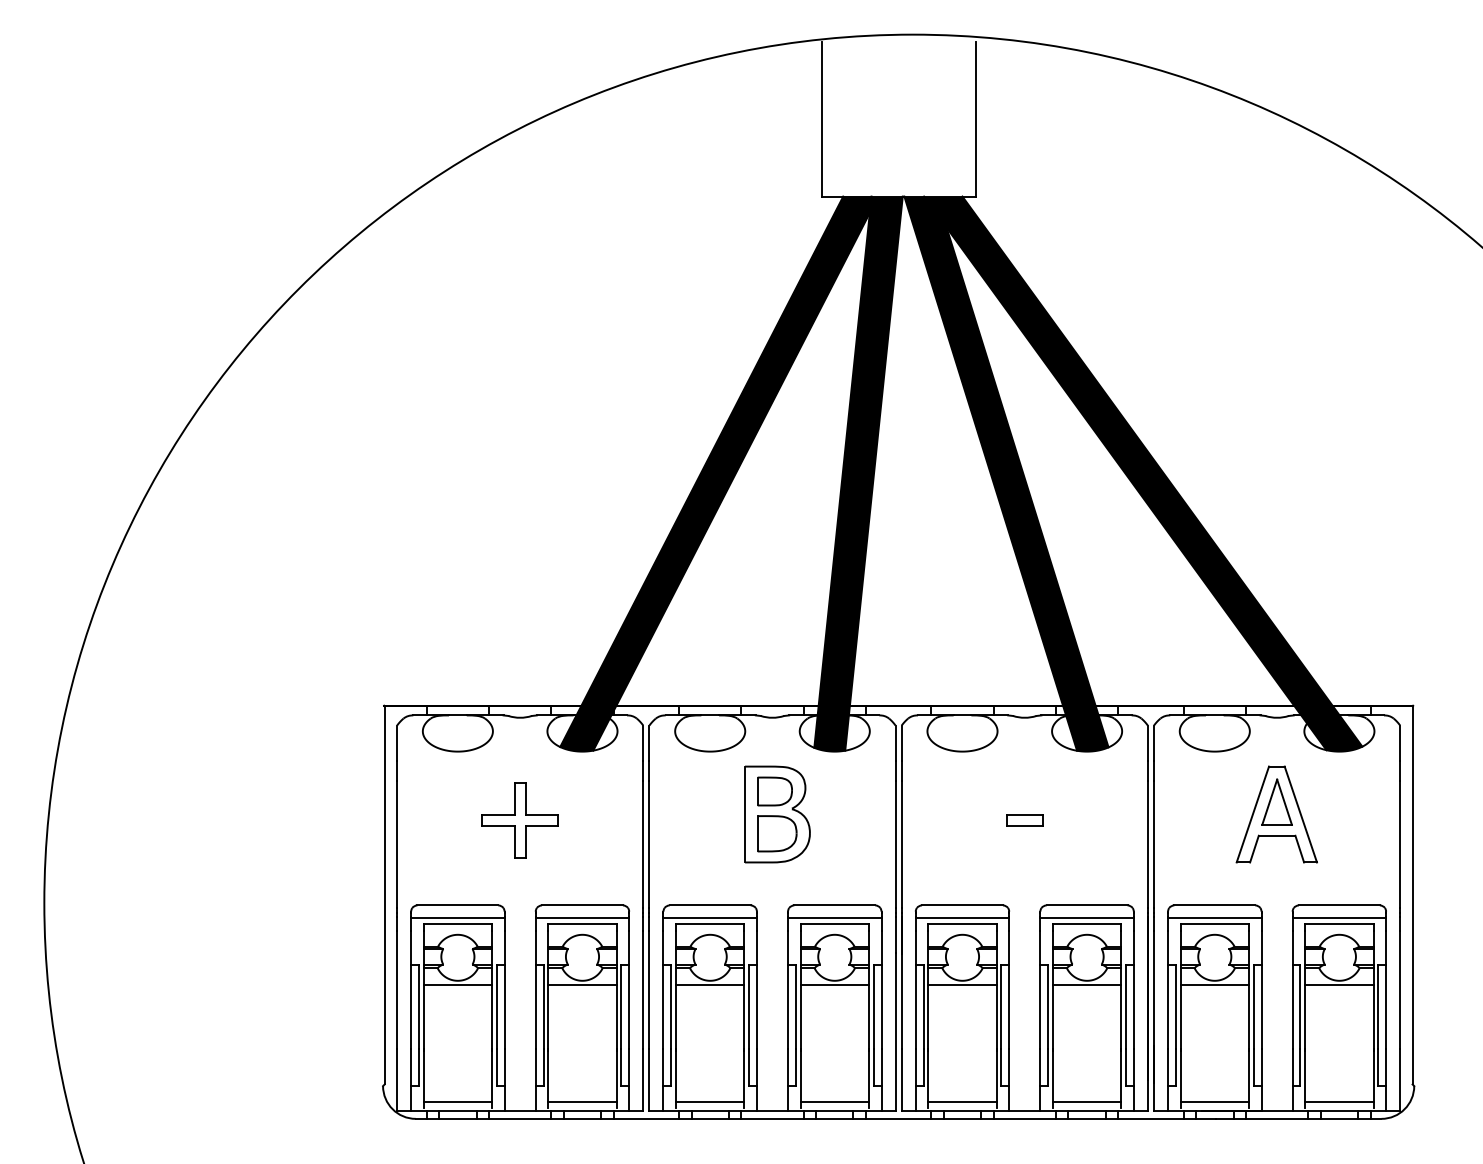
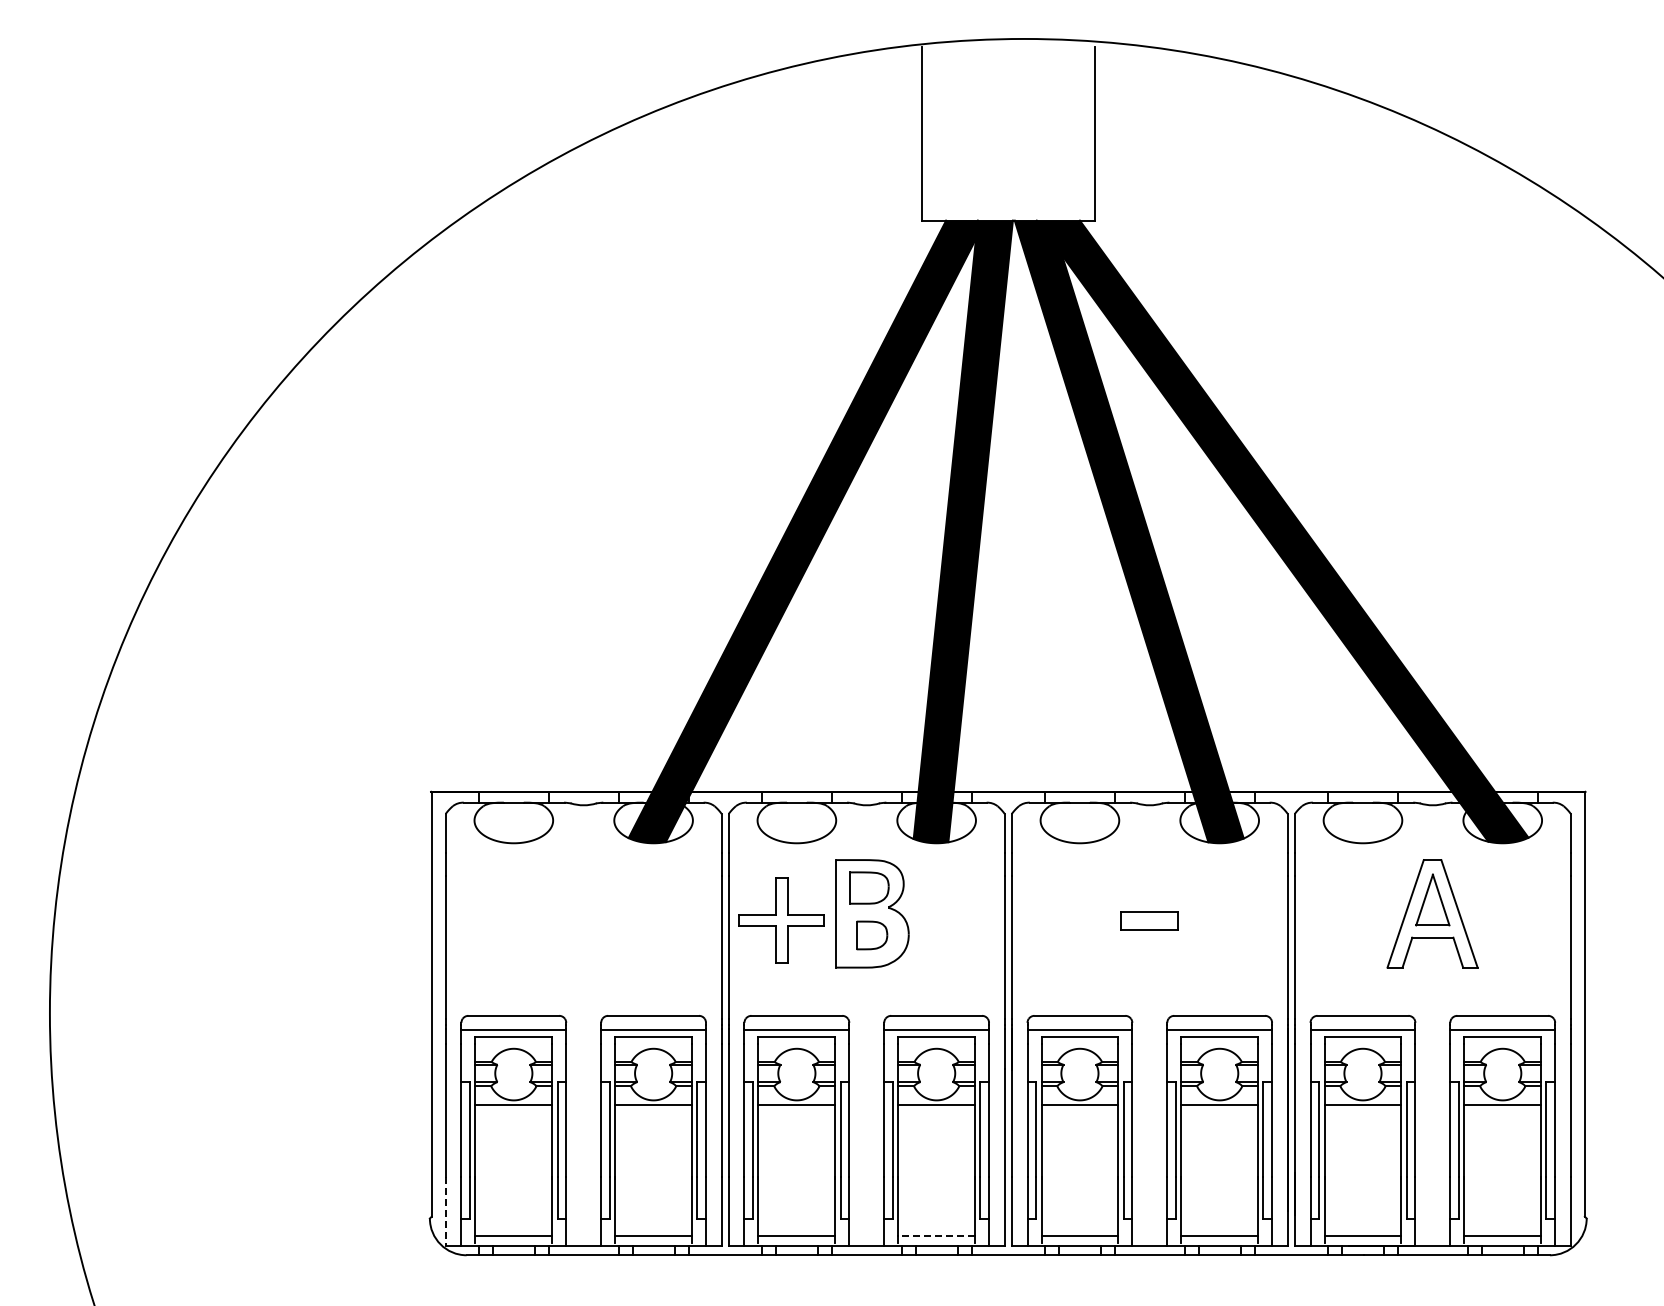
part: (519, 820) -> (781, 920), moved
part: (1024, 820) -> (1149, 920), size x1.4
part: (776, 833) -> (871, 935), size x0.7
line: (396, 1079) -> (445, 1211), solid -> dashed
line: (834, 1101) -> (936, 1235), solid -> dashed

